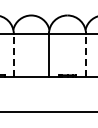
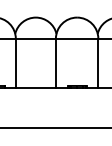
line: (13, 55) -> (15, 63), dashed -> solid
line: (86, 55) -> (98, 63), dashed -> solid

